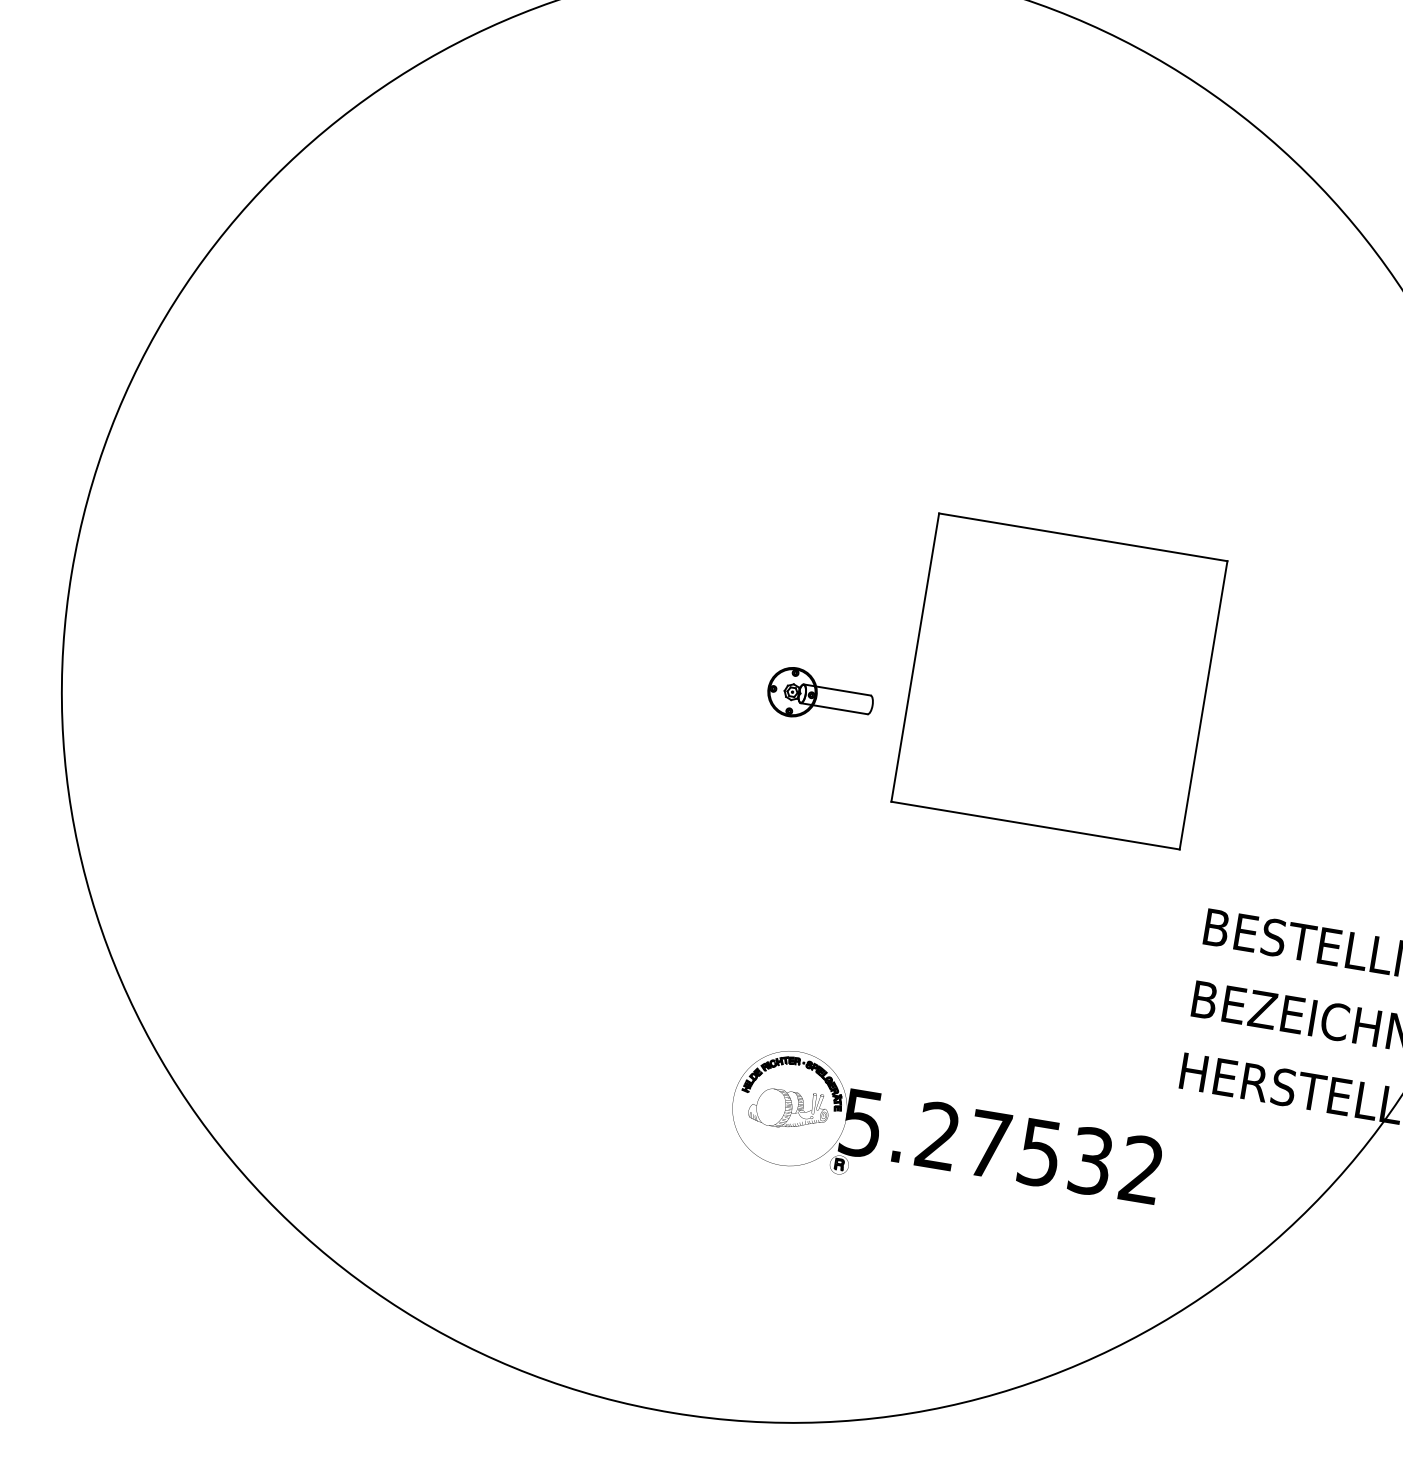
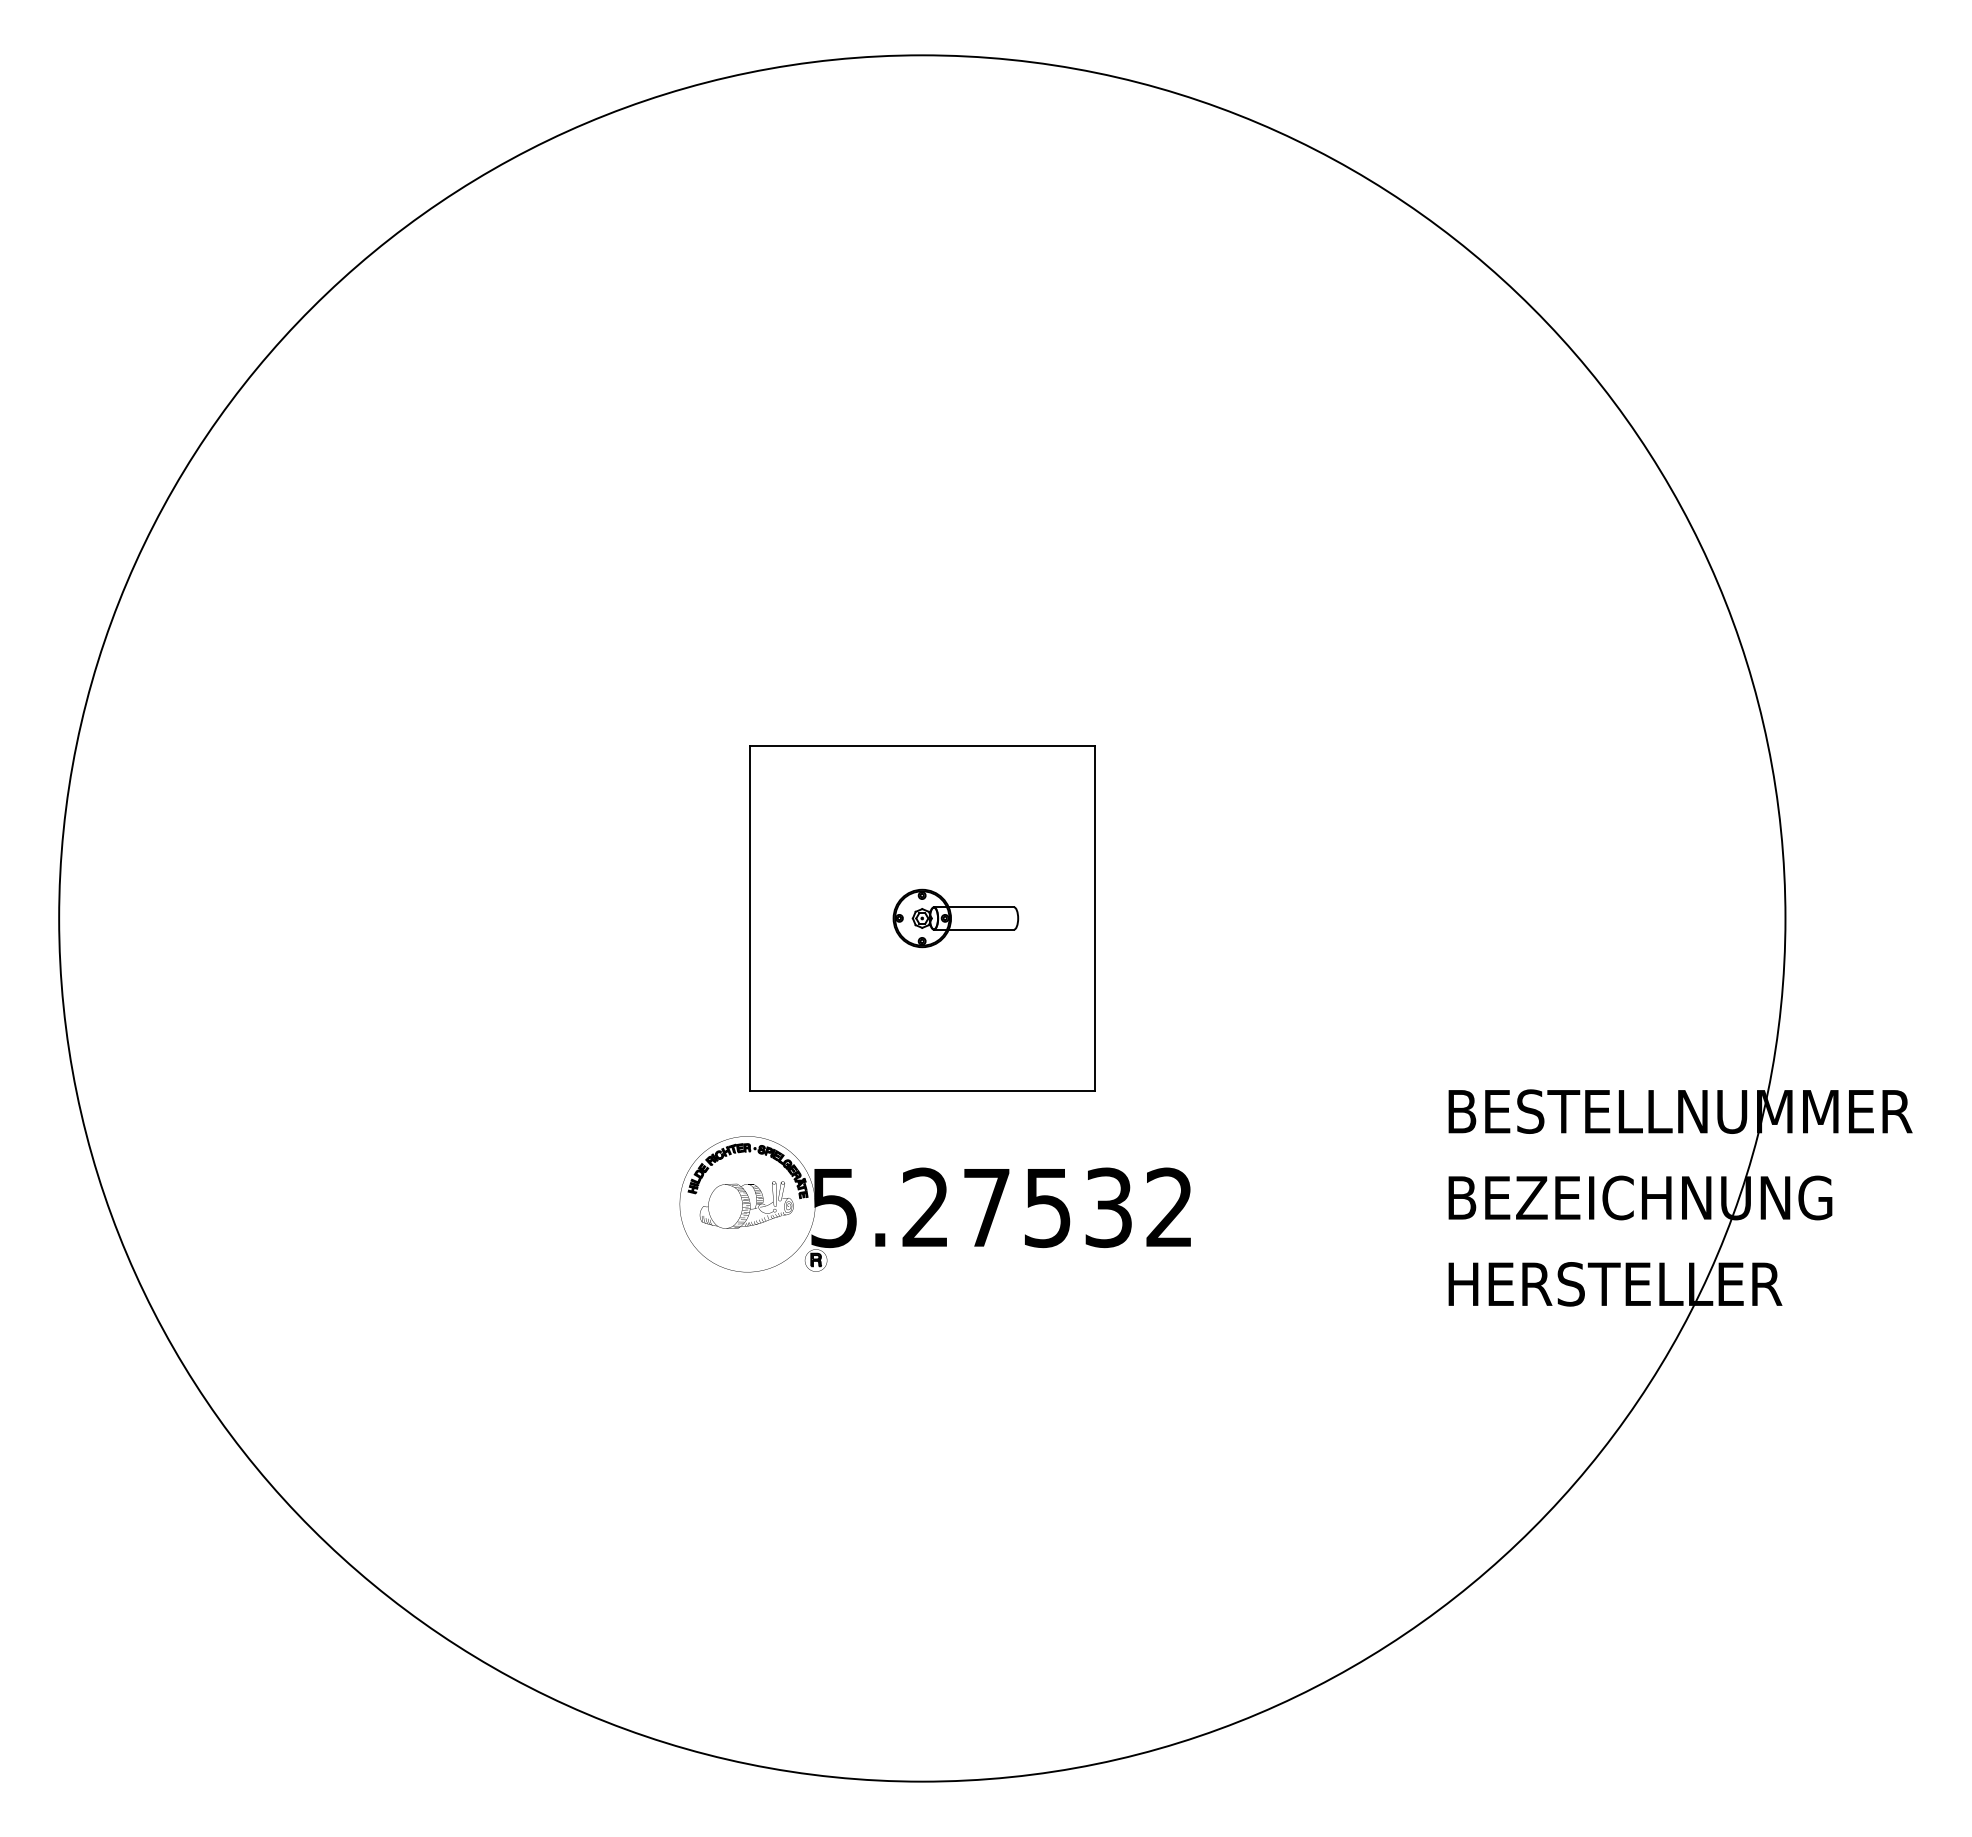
part: (1059, 681) -> (922, 918), moved
part: (945, 1134) -> (934, 1204), moved

